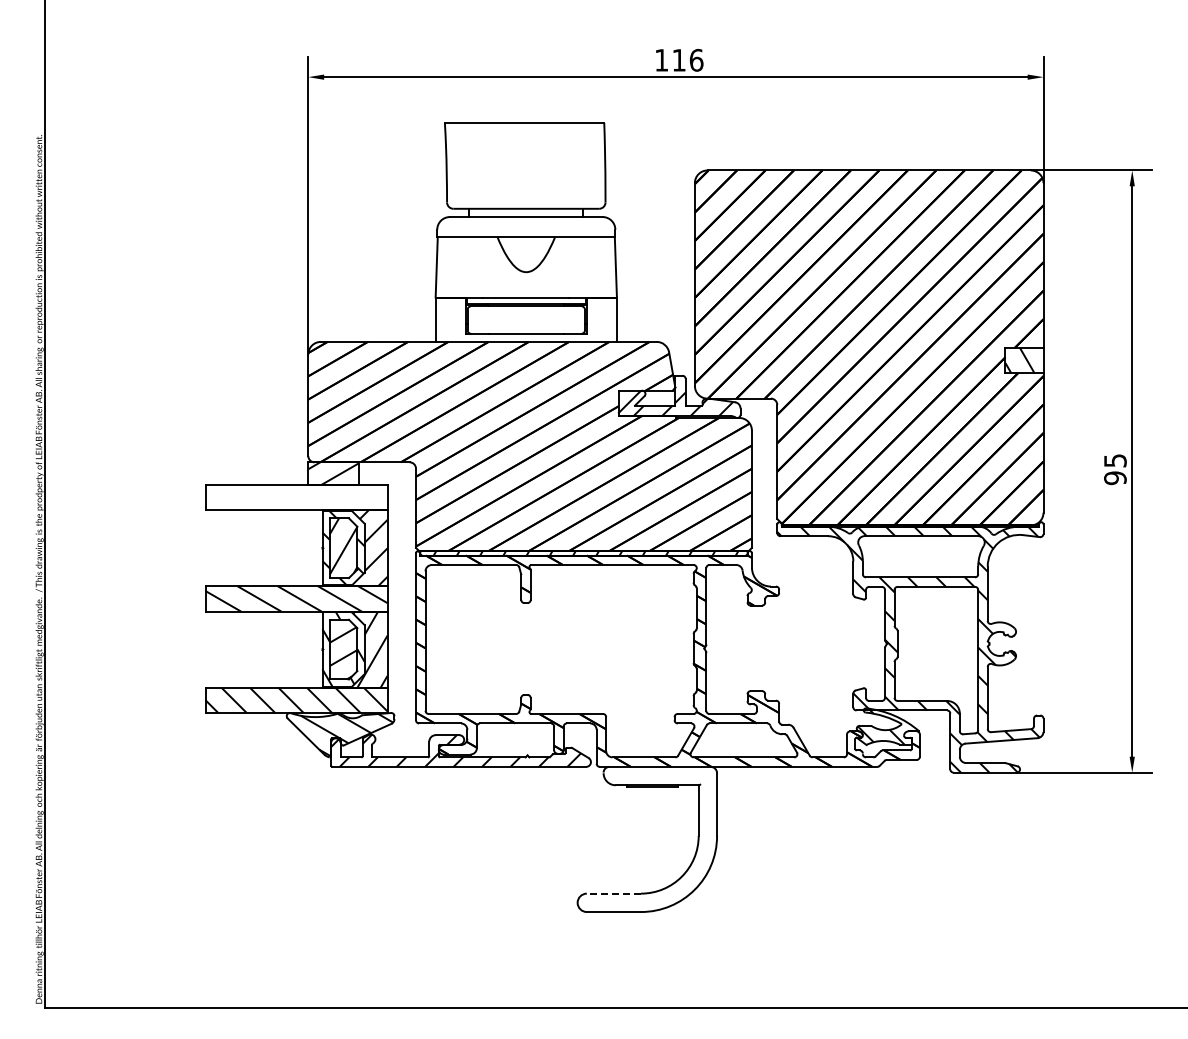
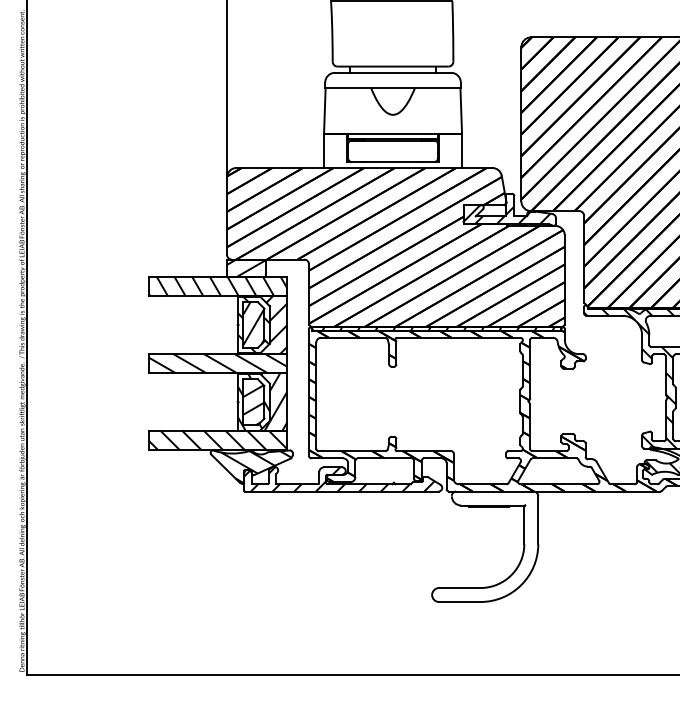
hatch: (296, 497) -> (218, 286), added
line: (613, 893) -> (459, 587), dashed -> solid

